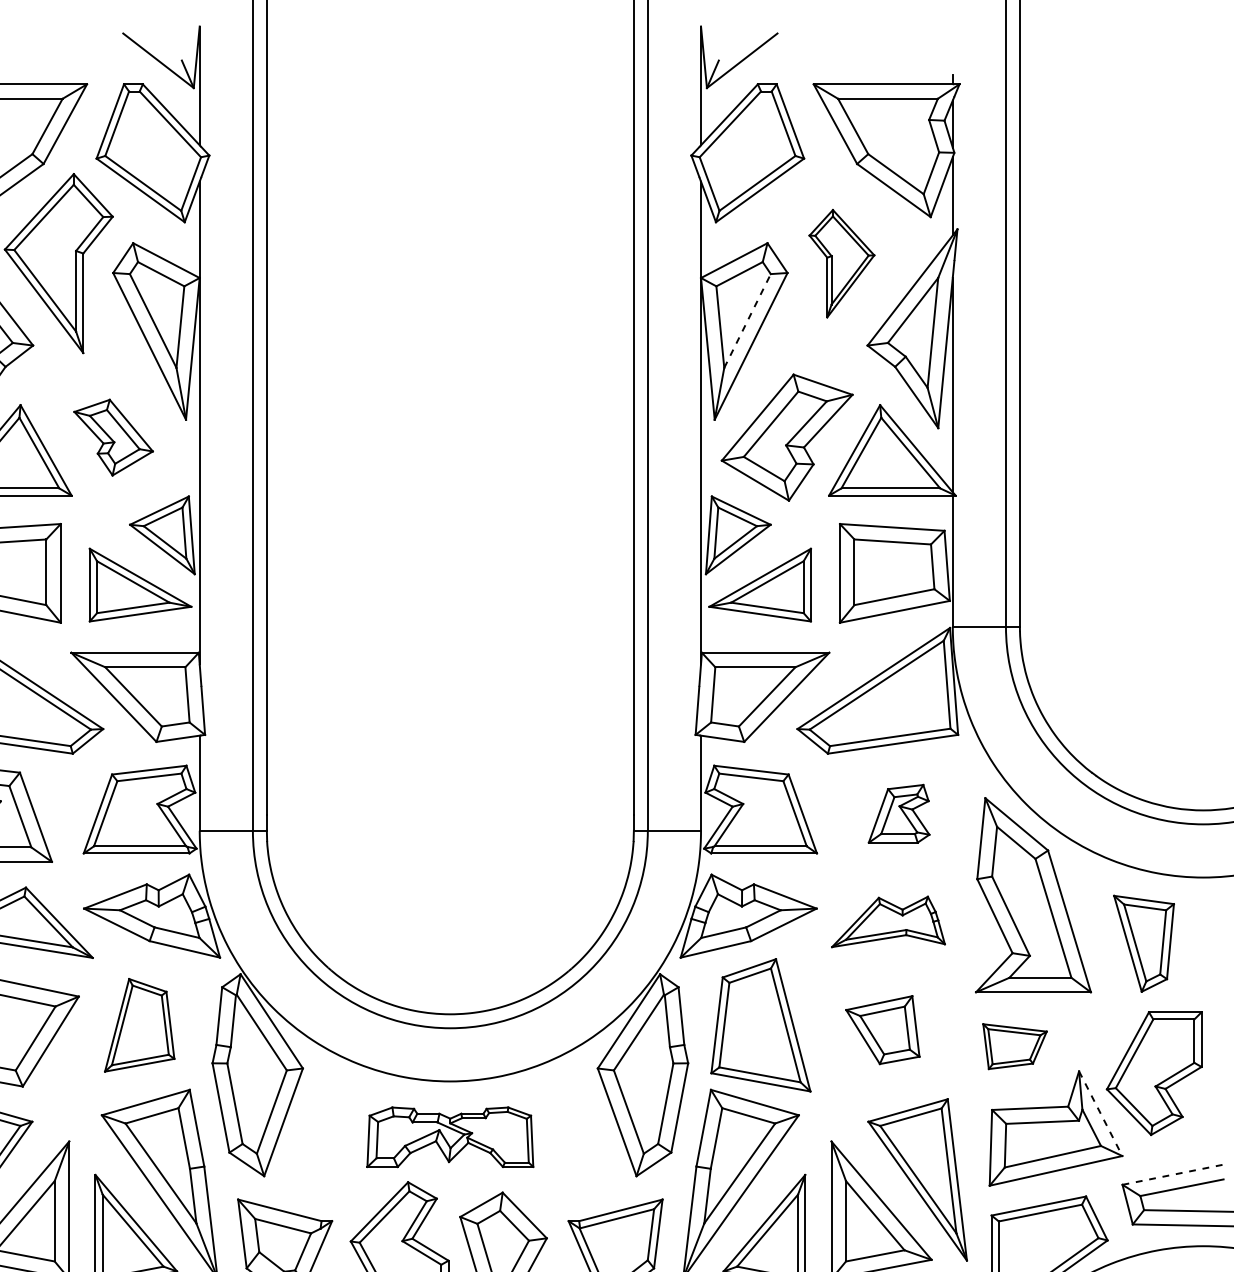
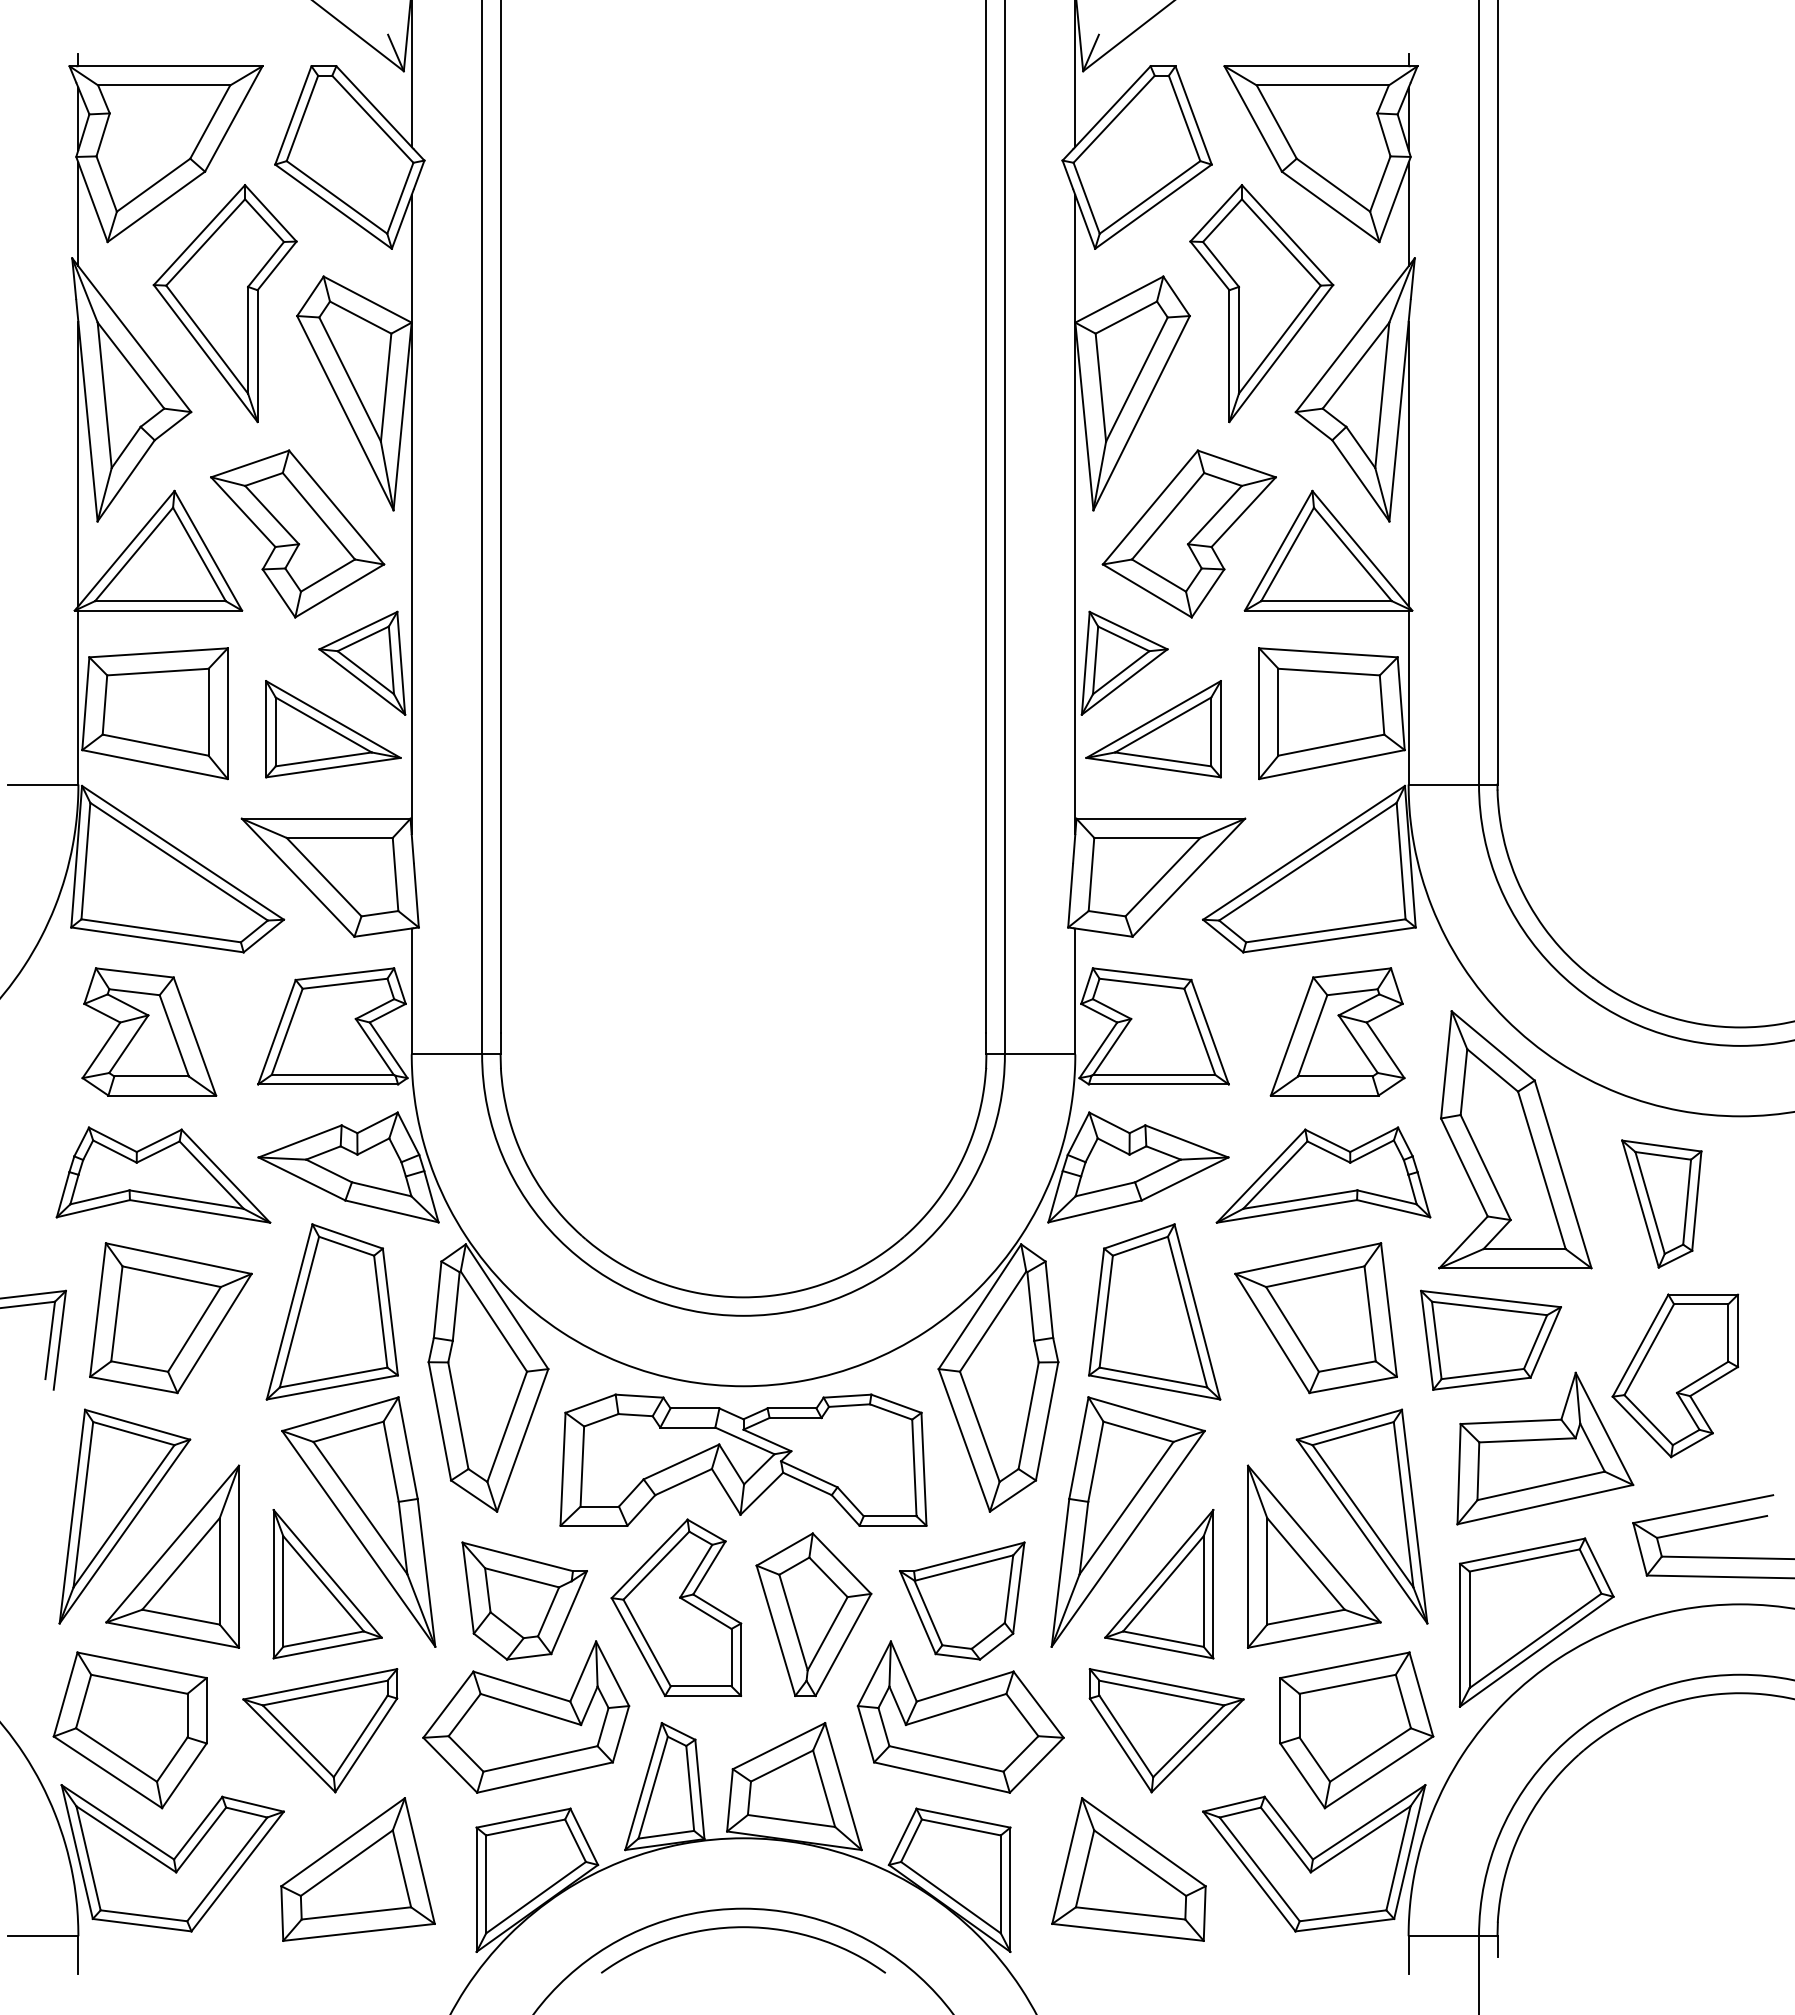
part: (841, 263) -> (1261, 303), size x1.67
line: (747, 320) -> (1137, 379), dashed -> solid
part: (113, 437) -> (297, 533), size x1.67
part: (899, 813) -> (1337, 1031), size x1.67
part: (888, 921) -> (1323, 1174), size x1.43
part: (139, 1024) -> (331, 1311), size x1.43
part: (882, 1030) -> (1315, 1318), size x1.67
part: (1014, 1046) -> (1490, 1339), size x1.67
line: (1100, 1113) -> (1604, 1428), dashed -> solid
part: (450, 1136) -> (743, 1459), size x1.67
line: (1175, 1174) -> (1703, 1509), dashed -> solid

